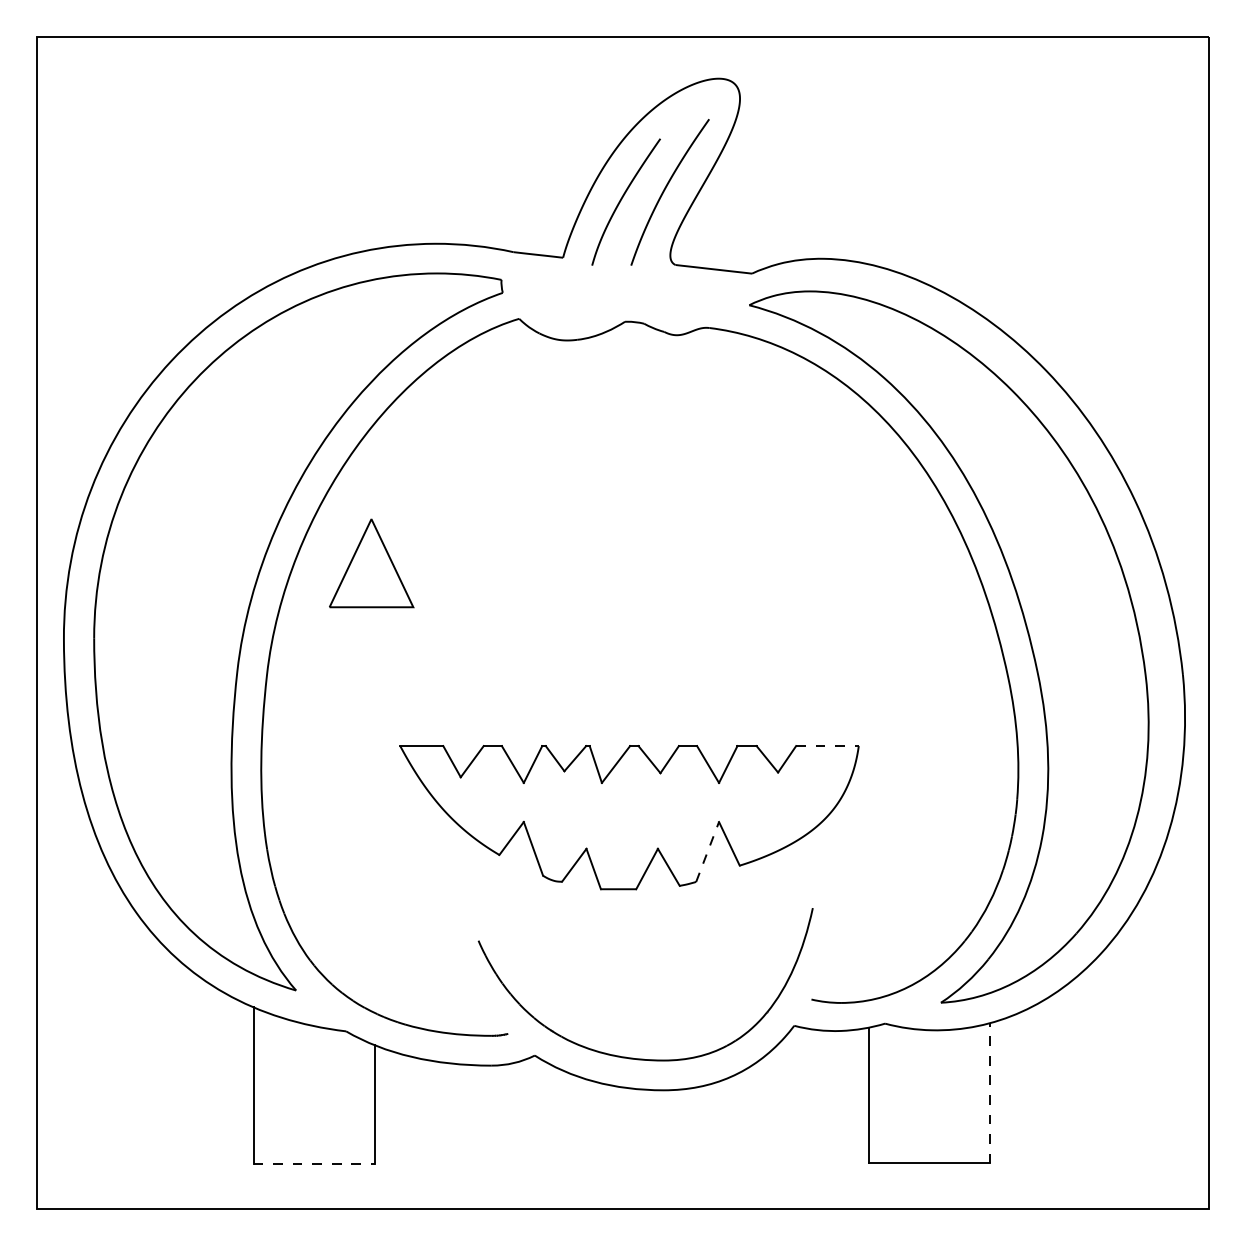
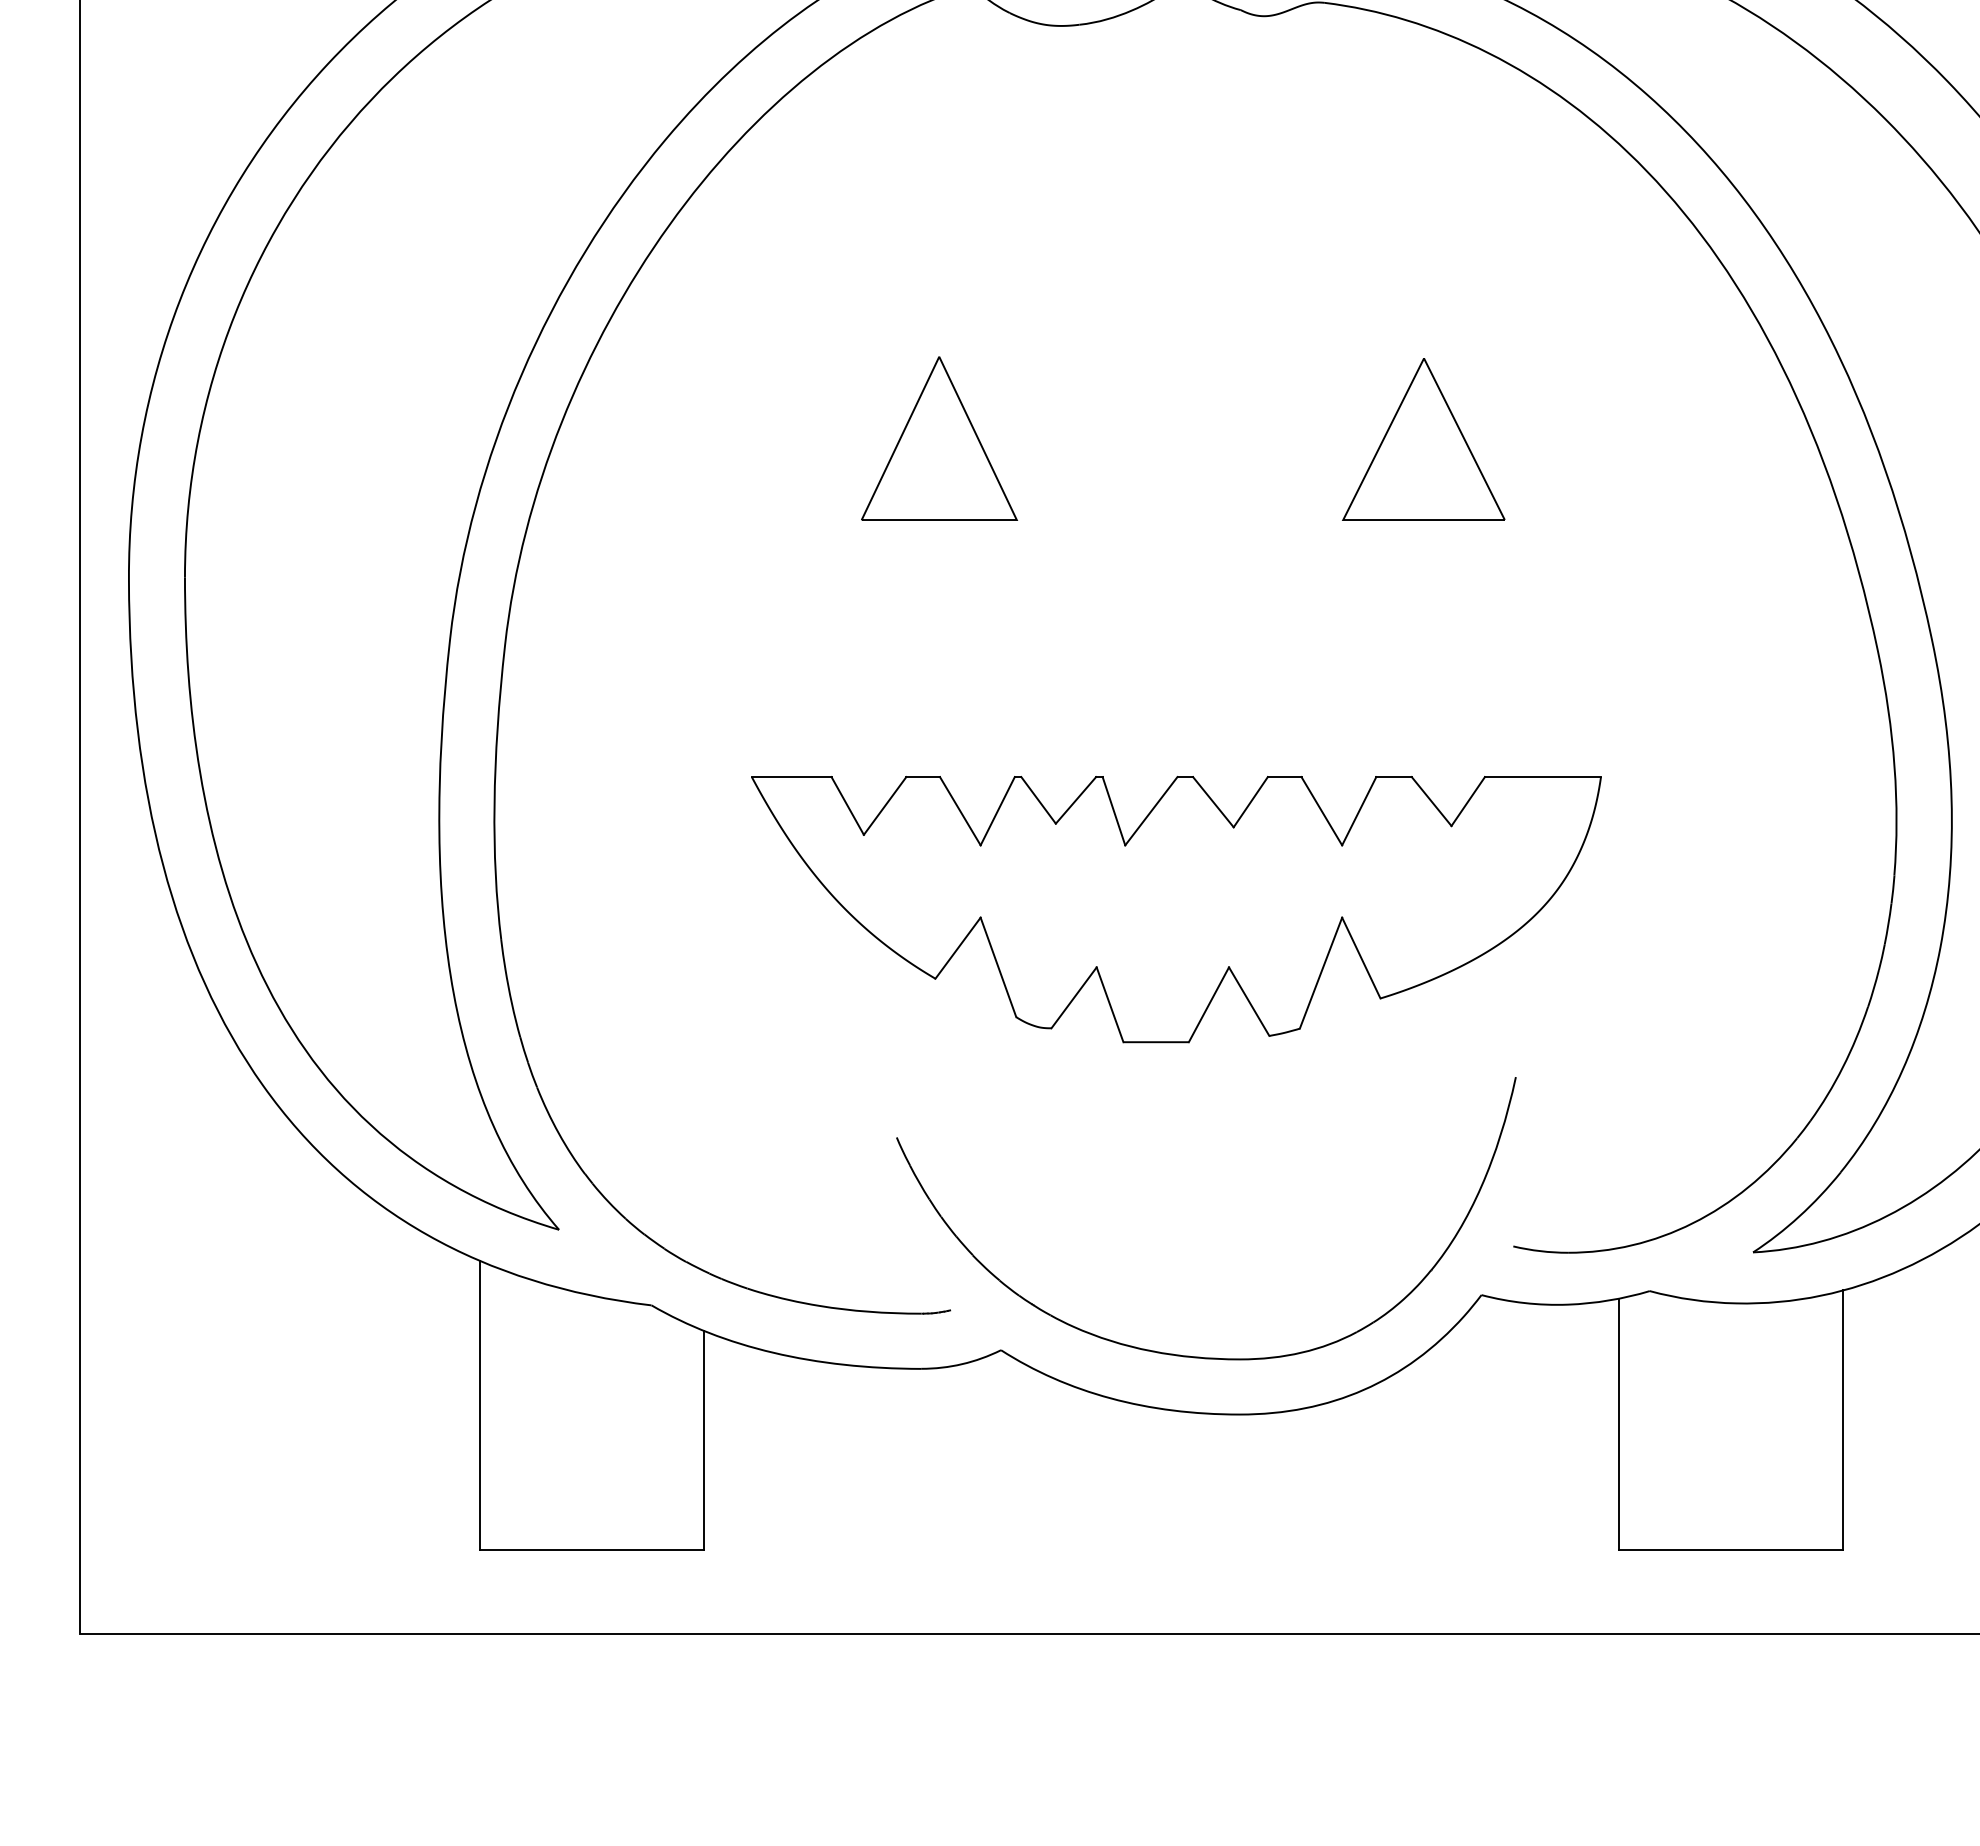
part: (371, 563) -> (939, 438), moved
part: (762, 563) -> (1422, 438), added
line: (827, 746) -> (1543, 777), dashed -> solid
line: (707, 851) -> (1320, 972), dashed -> solid
line: (989, 1092) -> (1843, 1418), dashed -> solid
line: (314, 1163) -> (592, 1550), dashed -> solid

